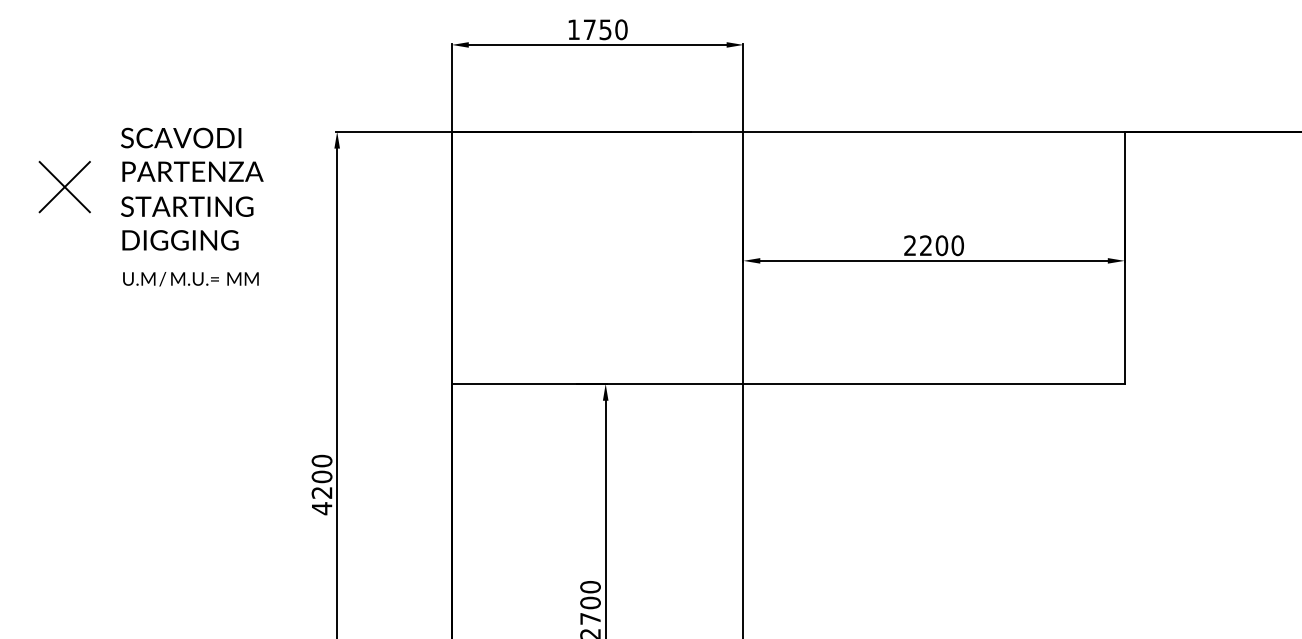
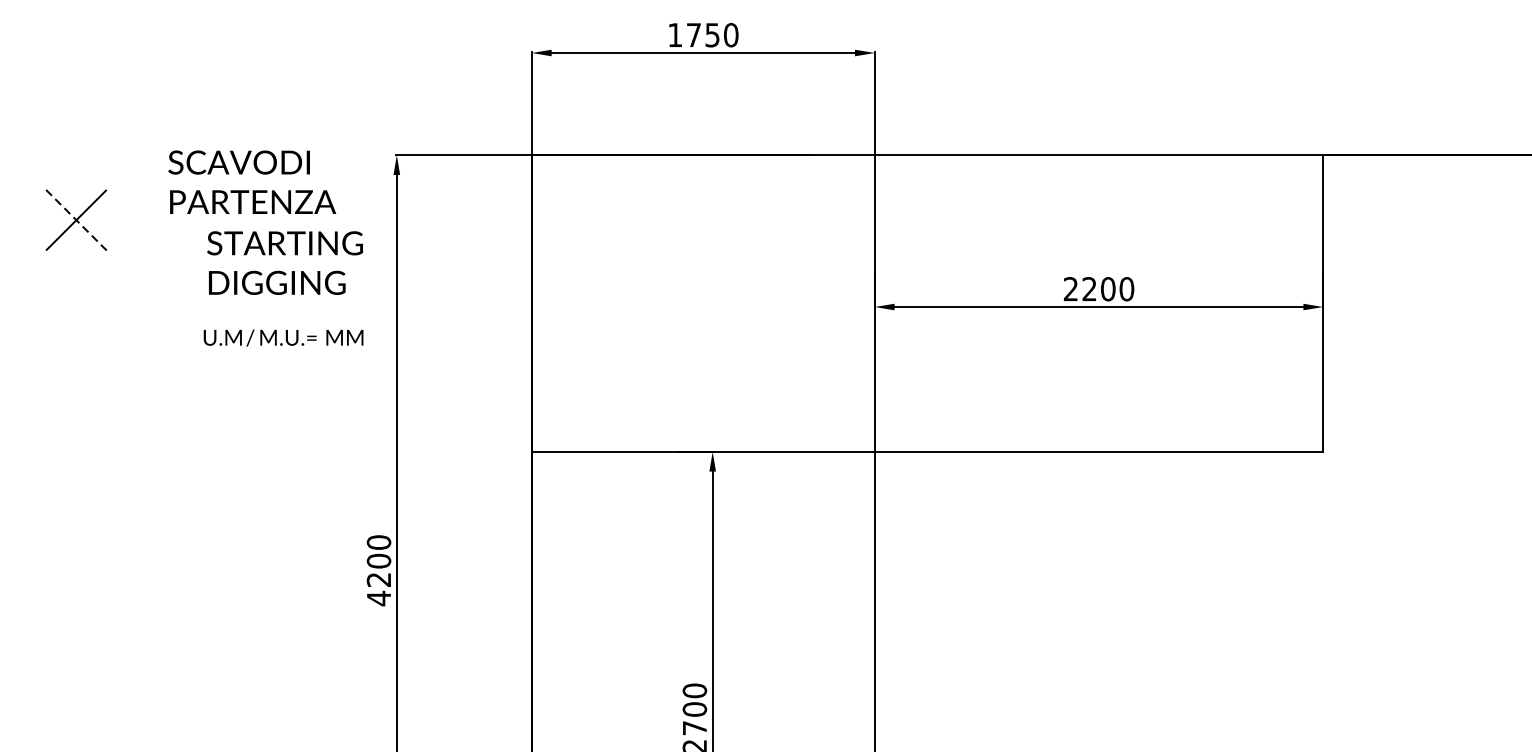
text: (192, 154) -> (252, 181), moved
line: (65, 187) -> (77, 220), solid -> dashed
text: (187, 223) -> (285, 263), moved
text: (190, 279) -> (283, 338), moved

